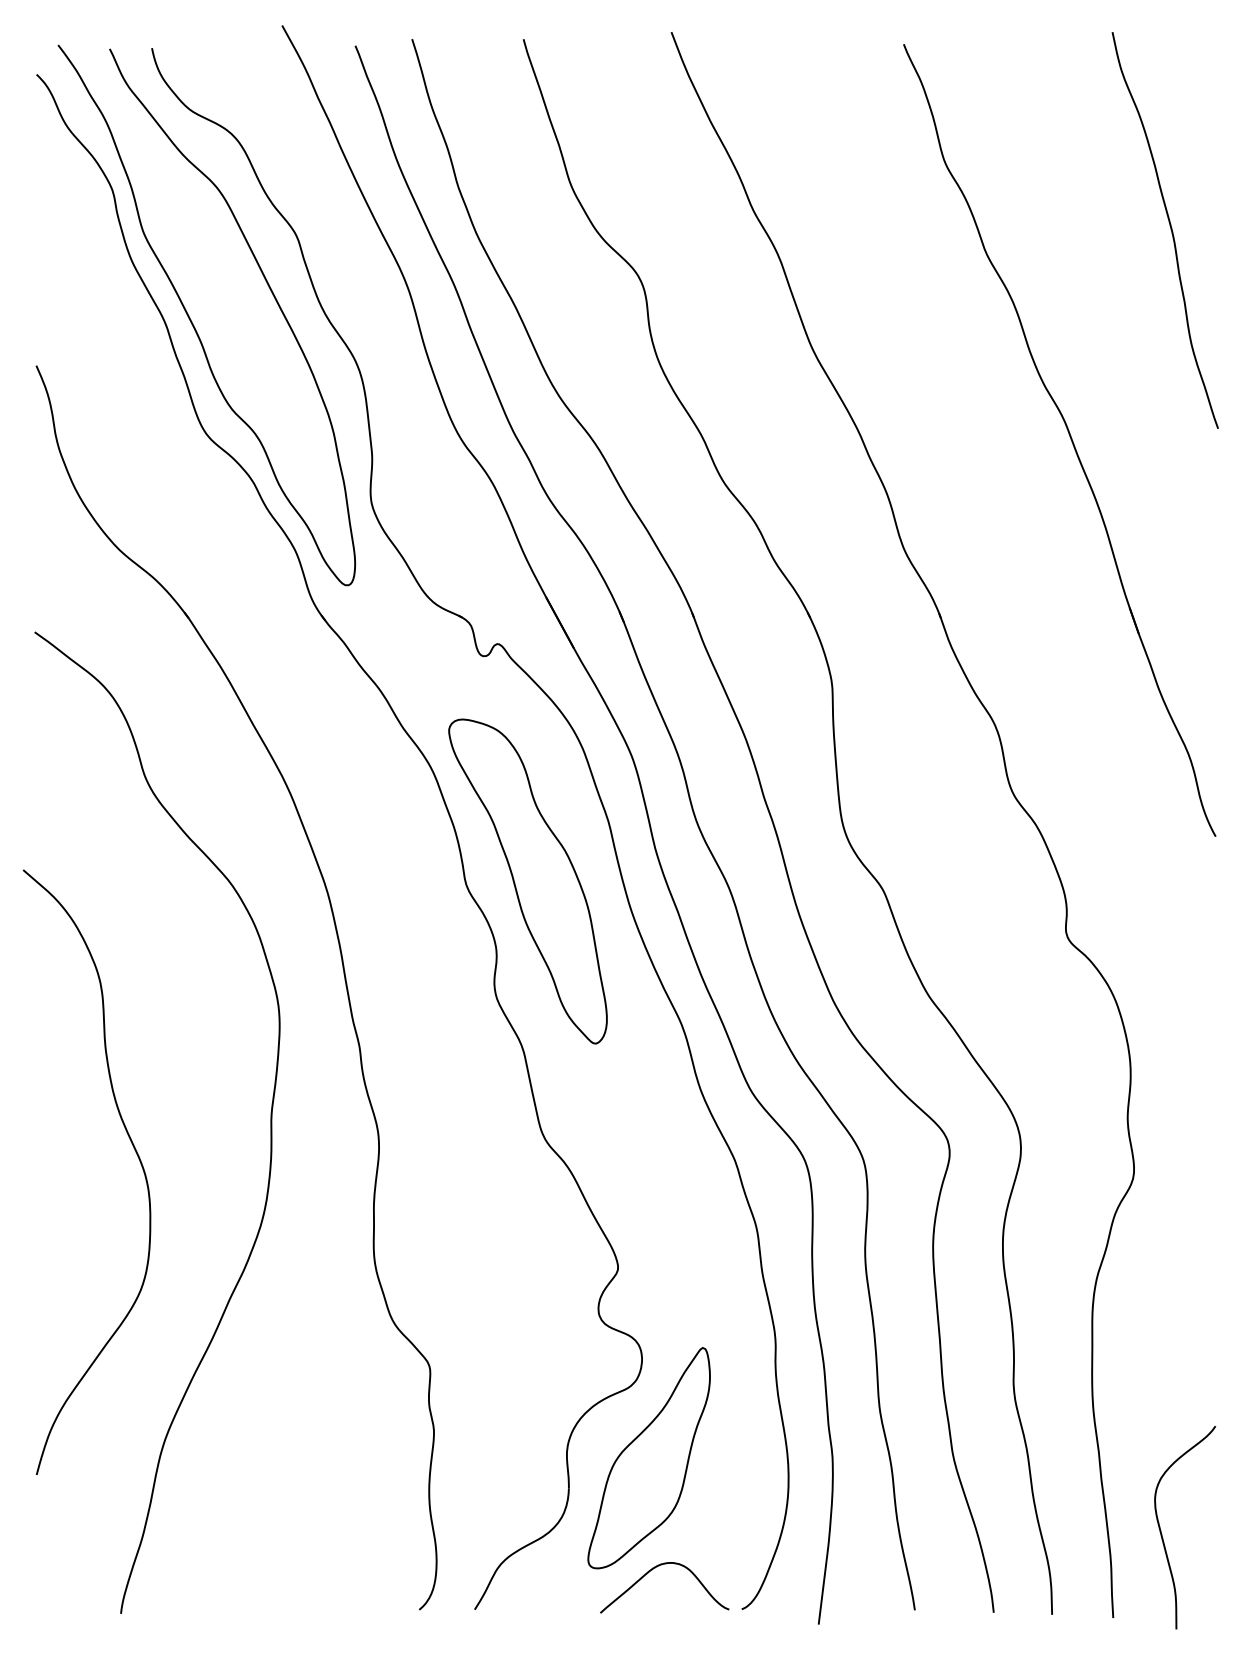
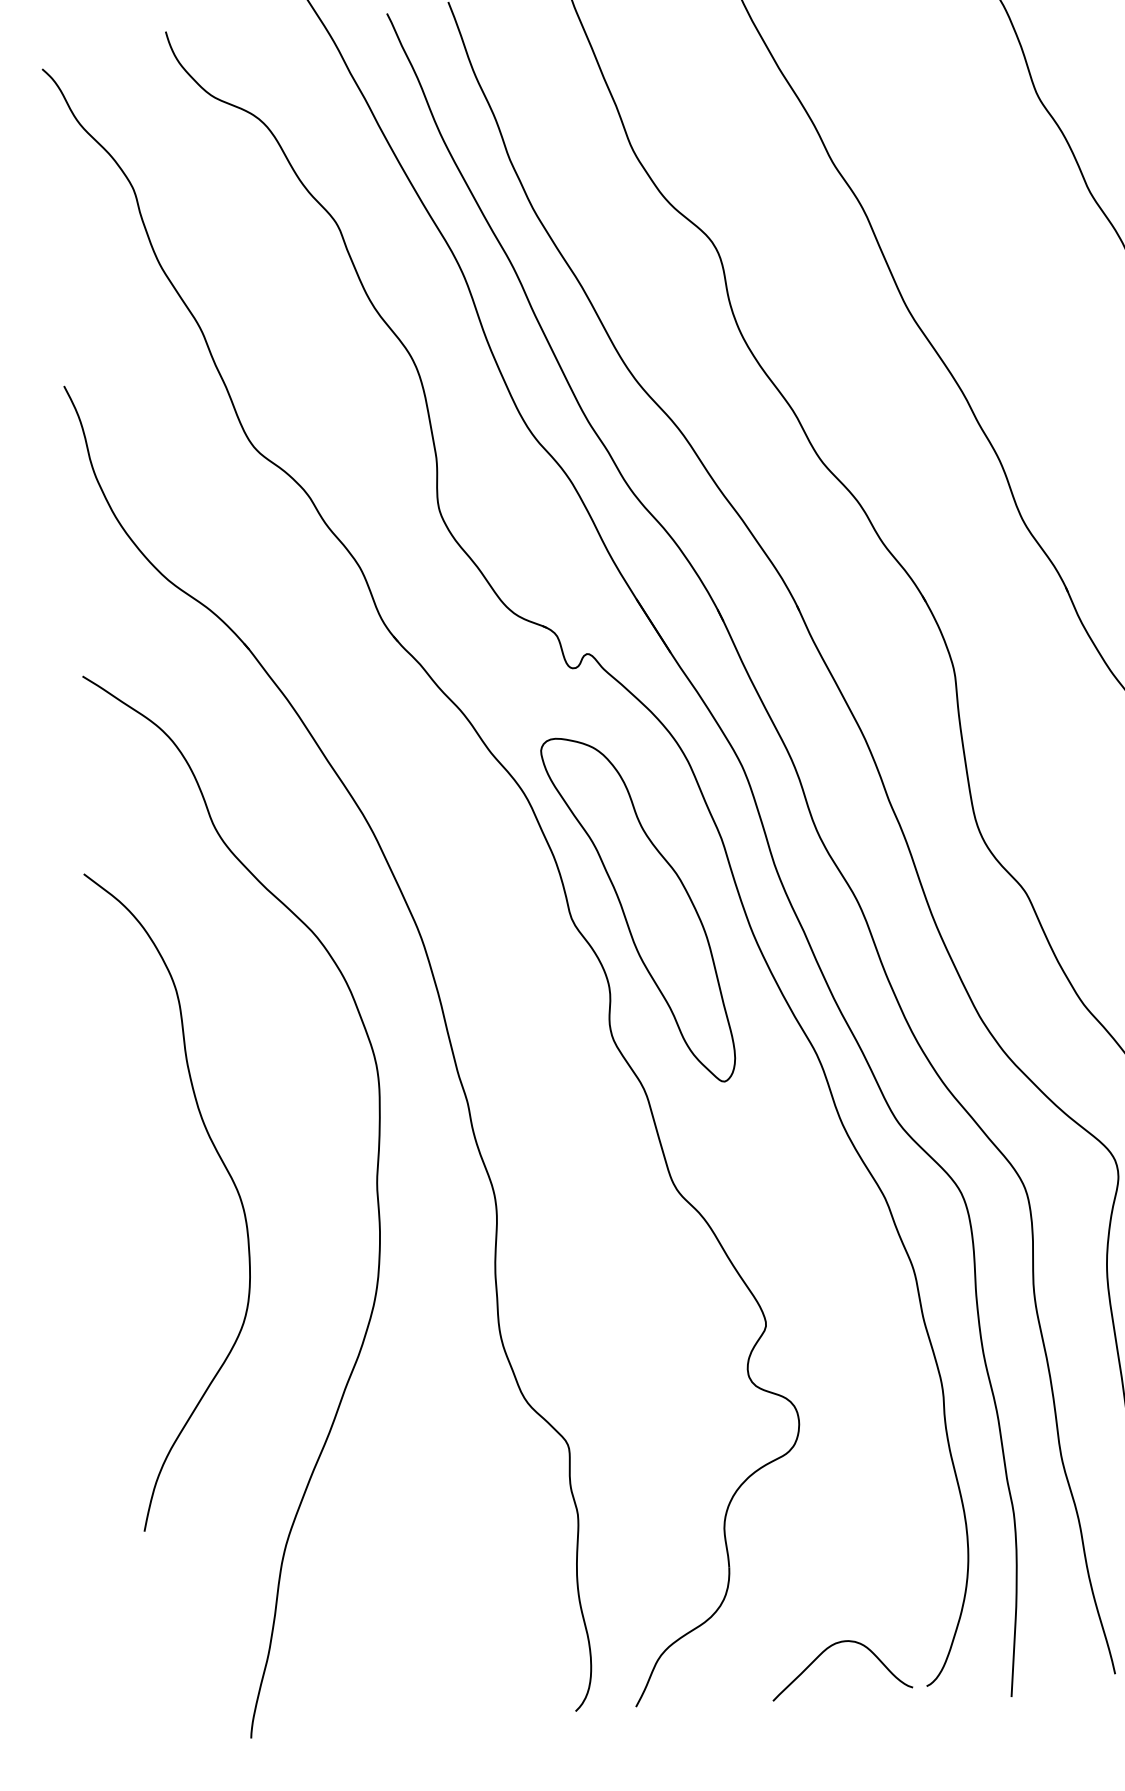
curve: (192, 321) -> (230, 326), removed
curve: (133, 1148) -> (225, 1168), moved
part: (648, 1458) -> (813, 1529), removed

